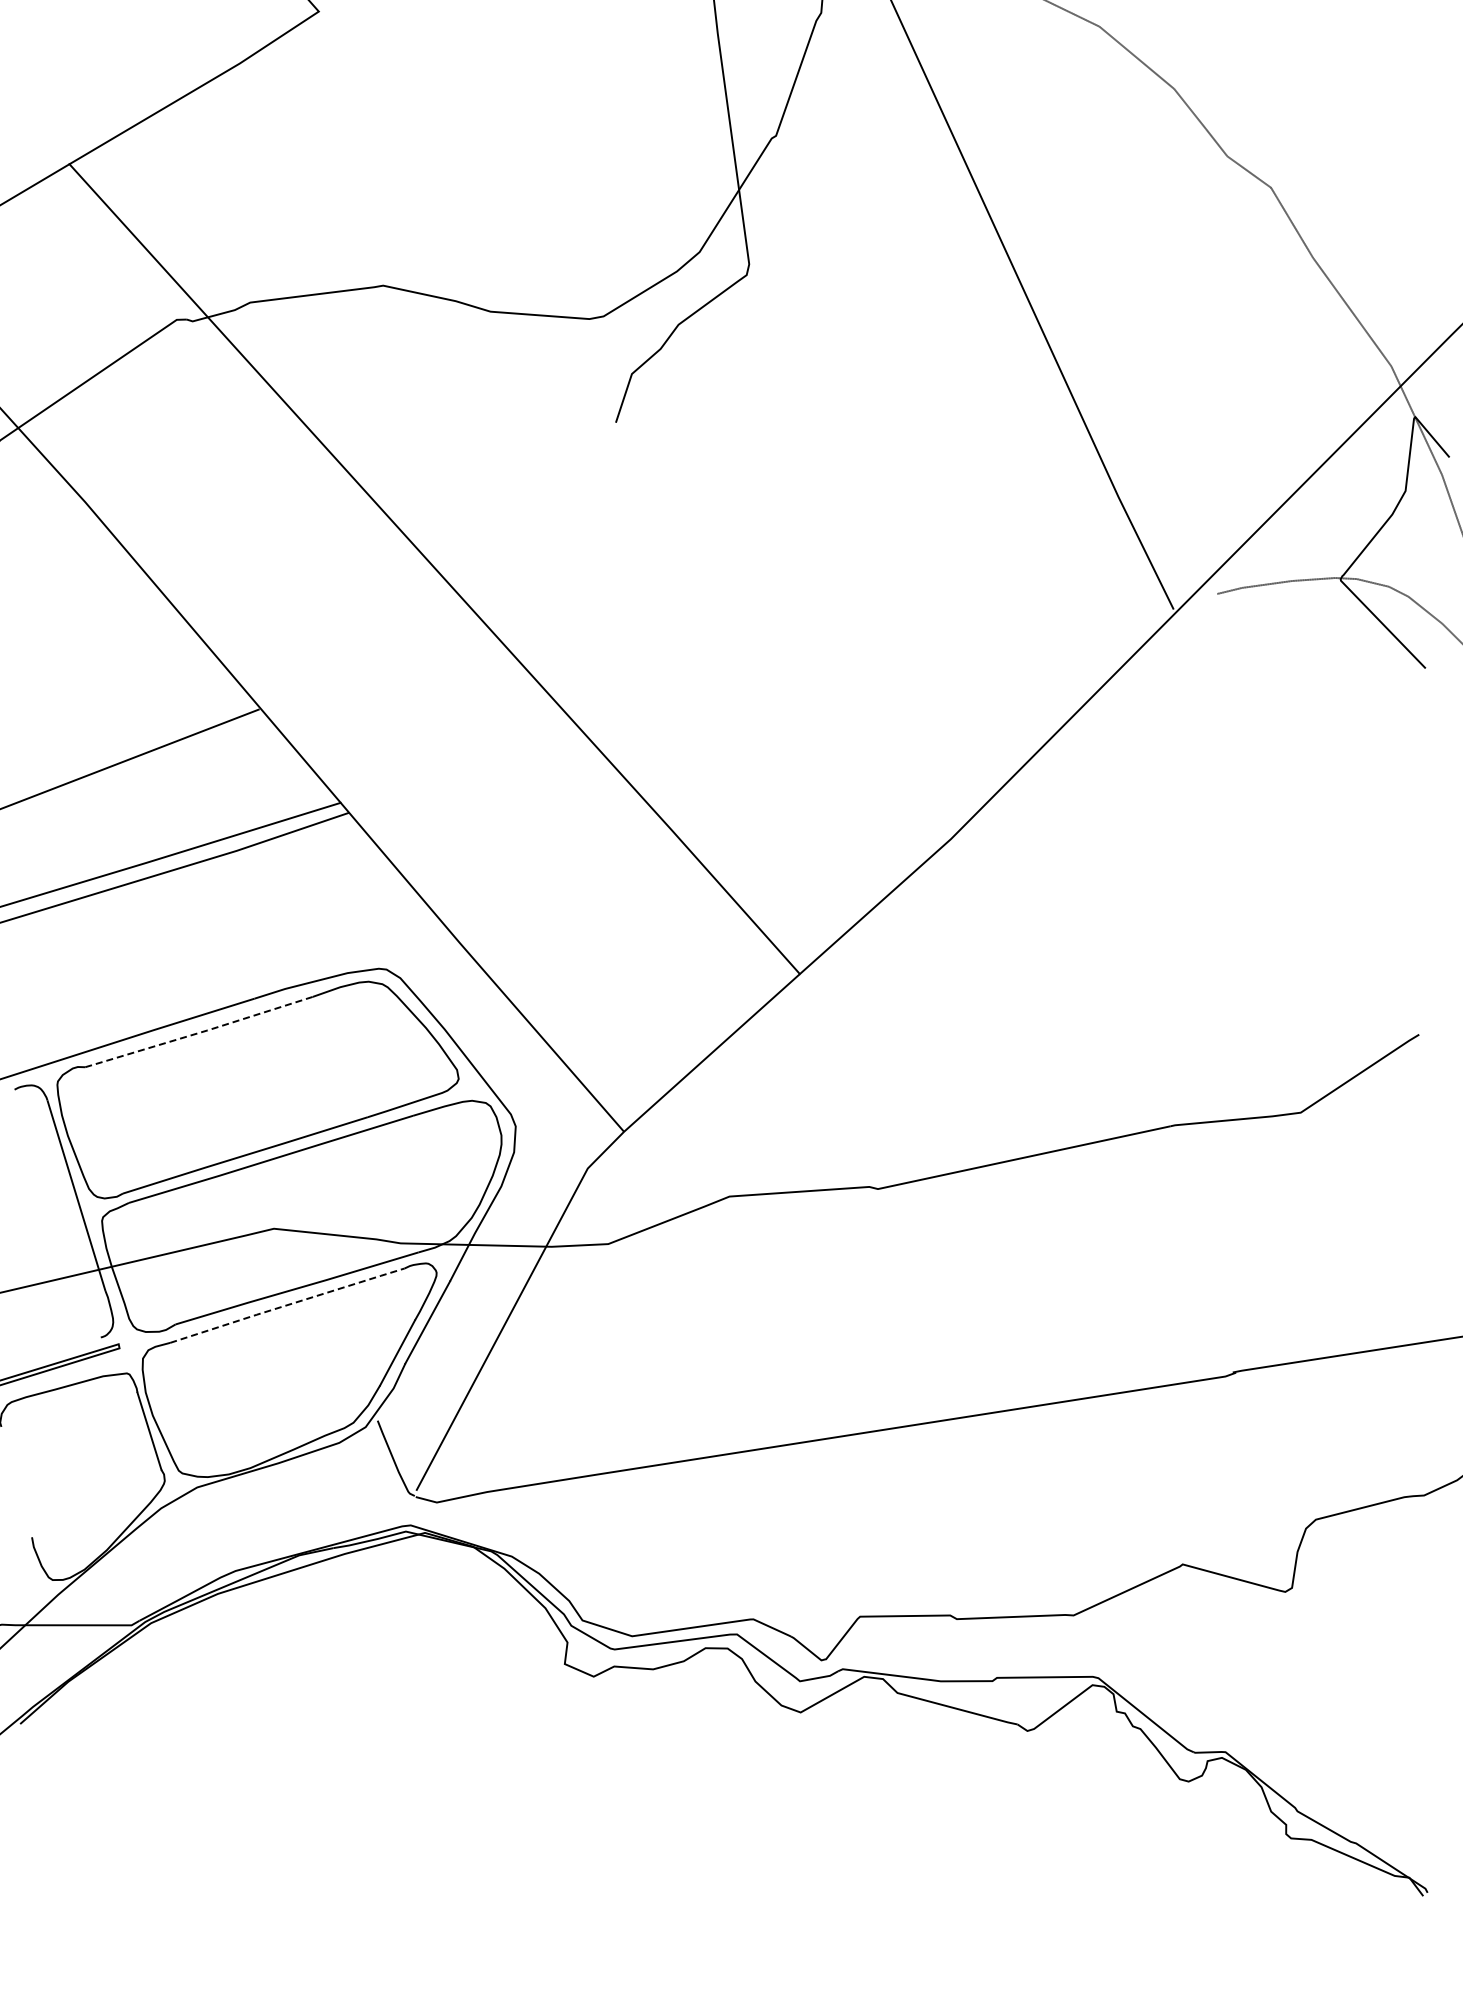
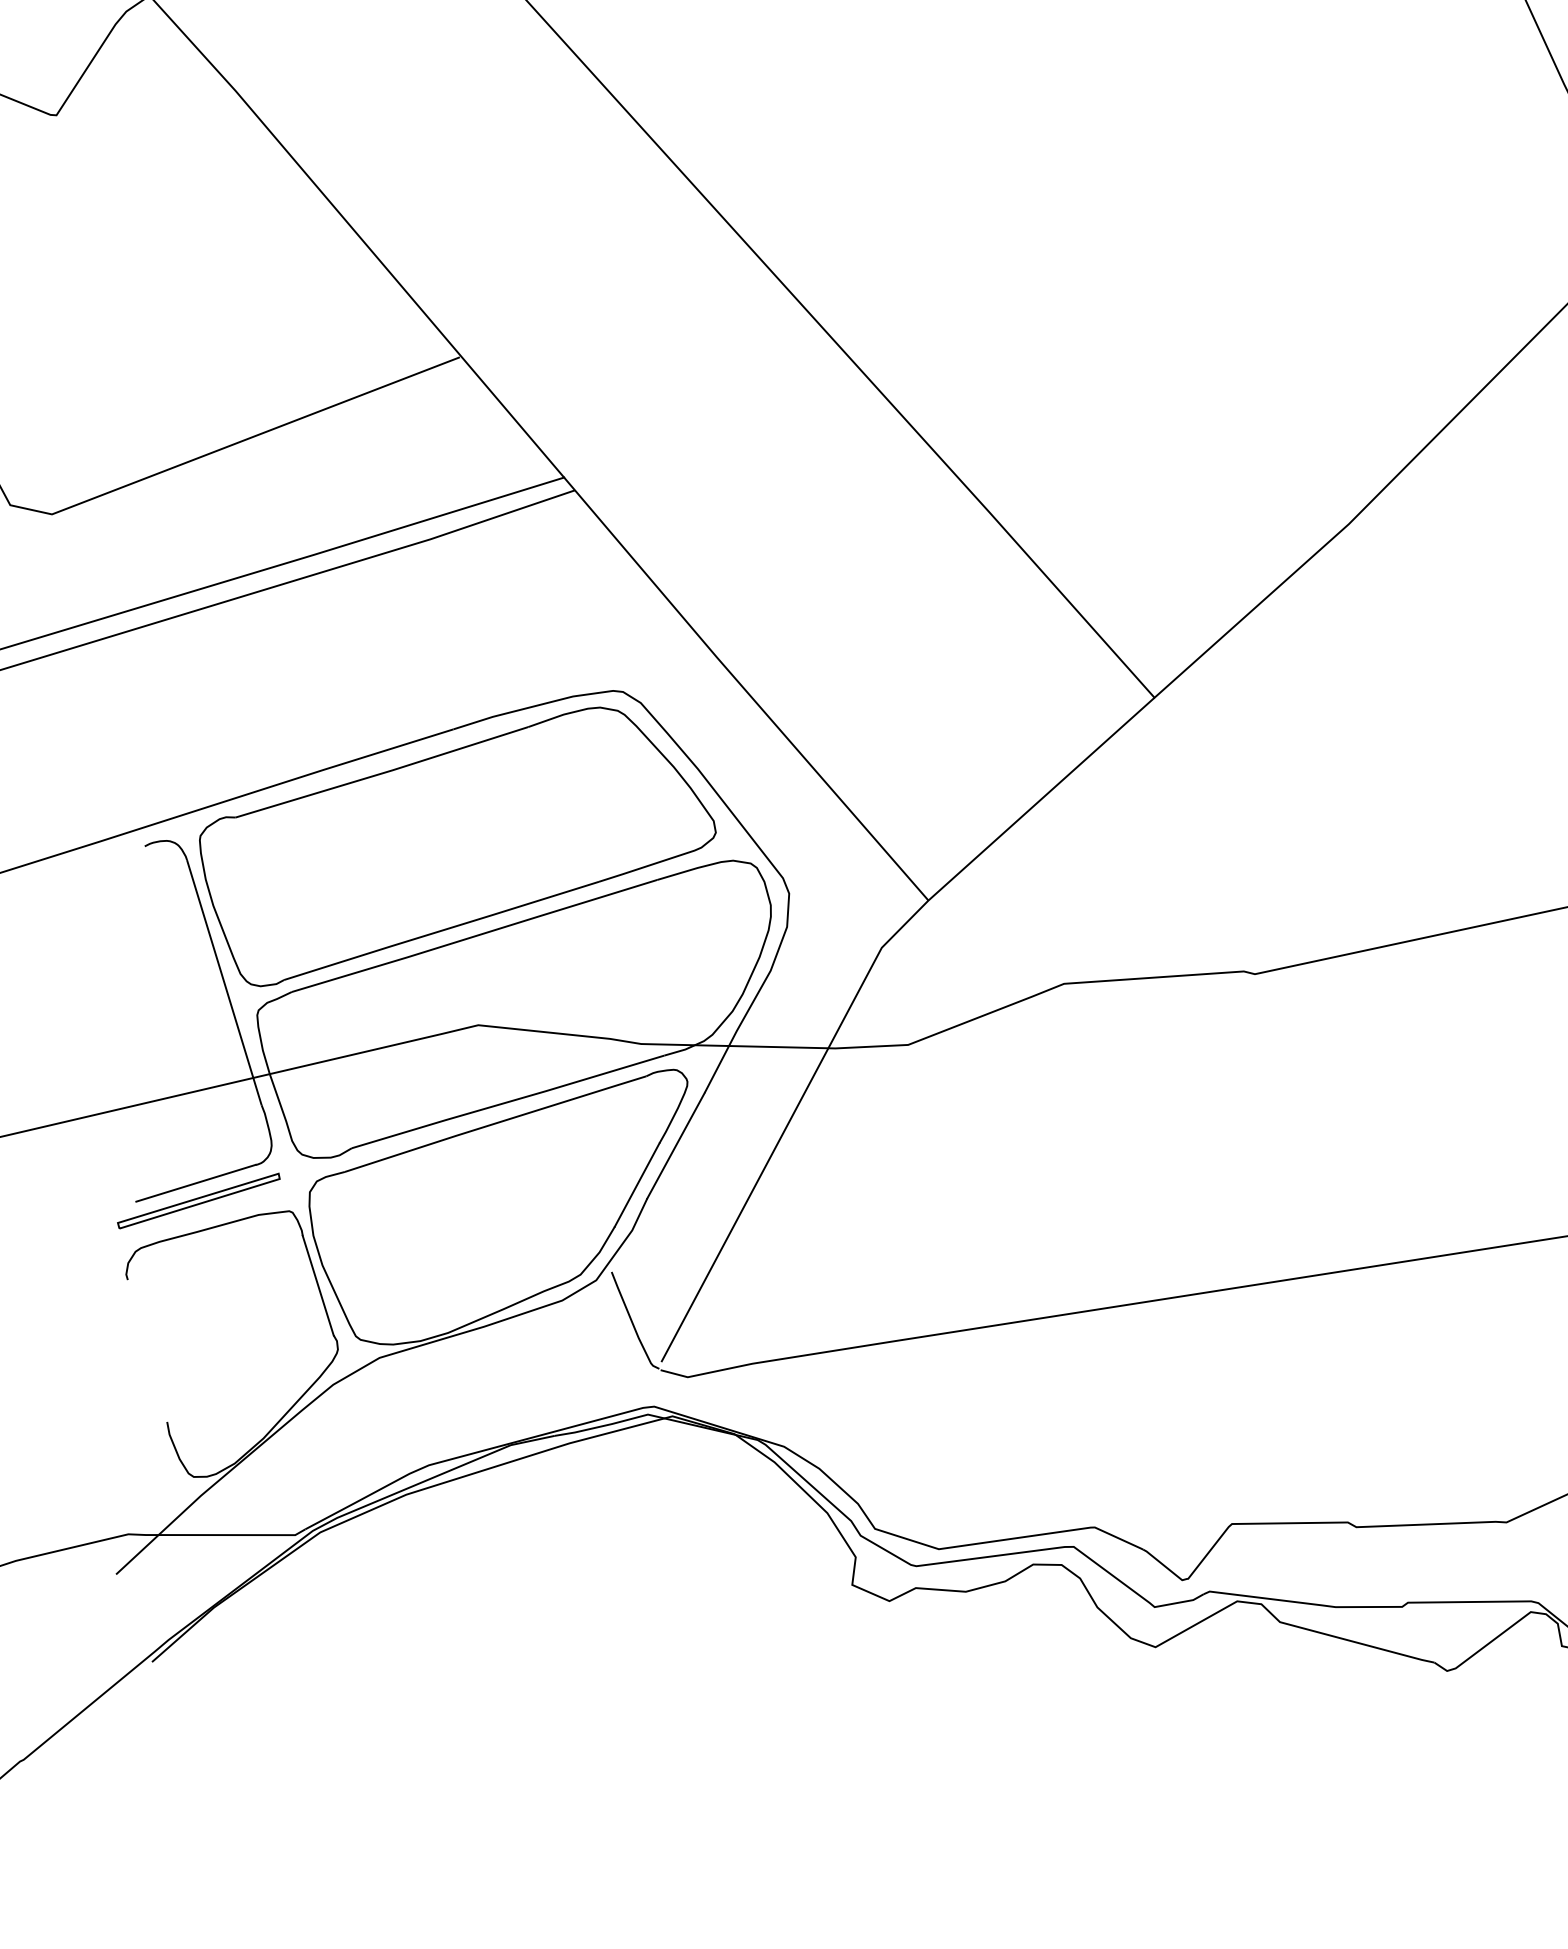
line: (199, 1032) -> (382, 772), dashed -> solid
line: (287, 1305) -> (495, 1123), dashed -> solid
line: (54, 1351) -> (196, 1183), added

